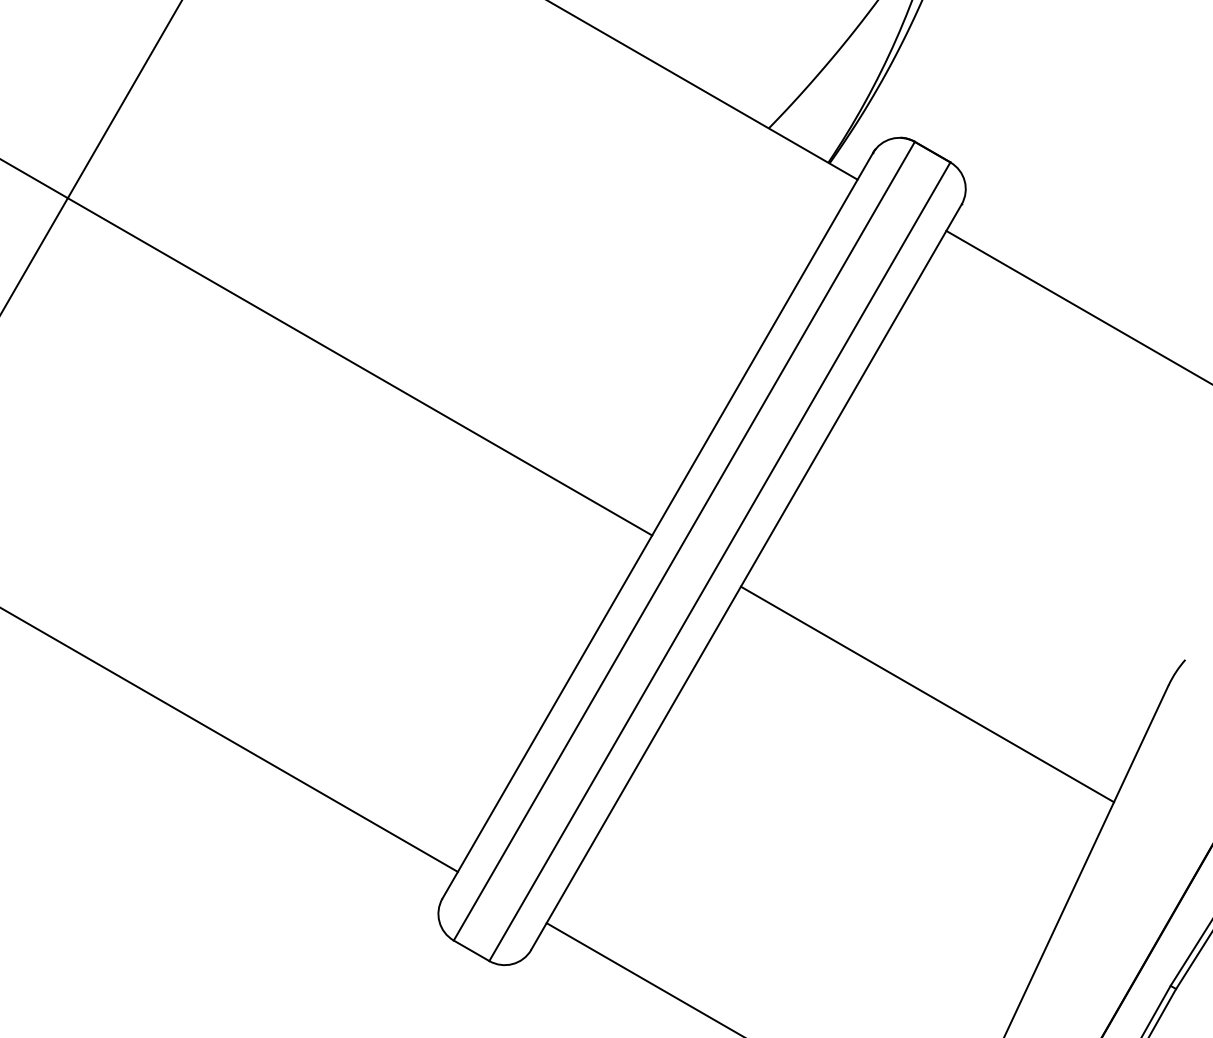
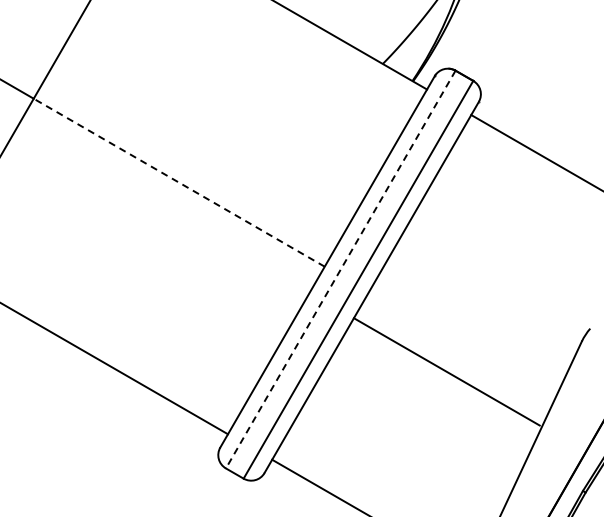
line: (360, 366) -> (179, 182), solid -> dashed
line: (683, 541) -> (340, 269), solid -> dashed
line: (926, 693) -> (446, 371), moved

